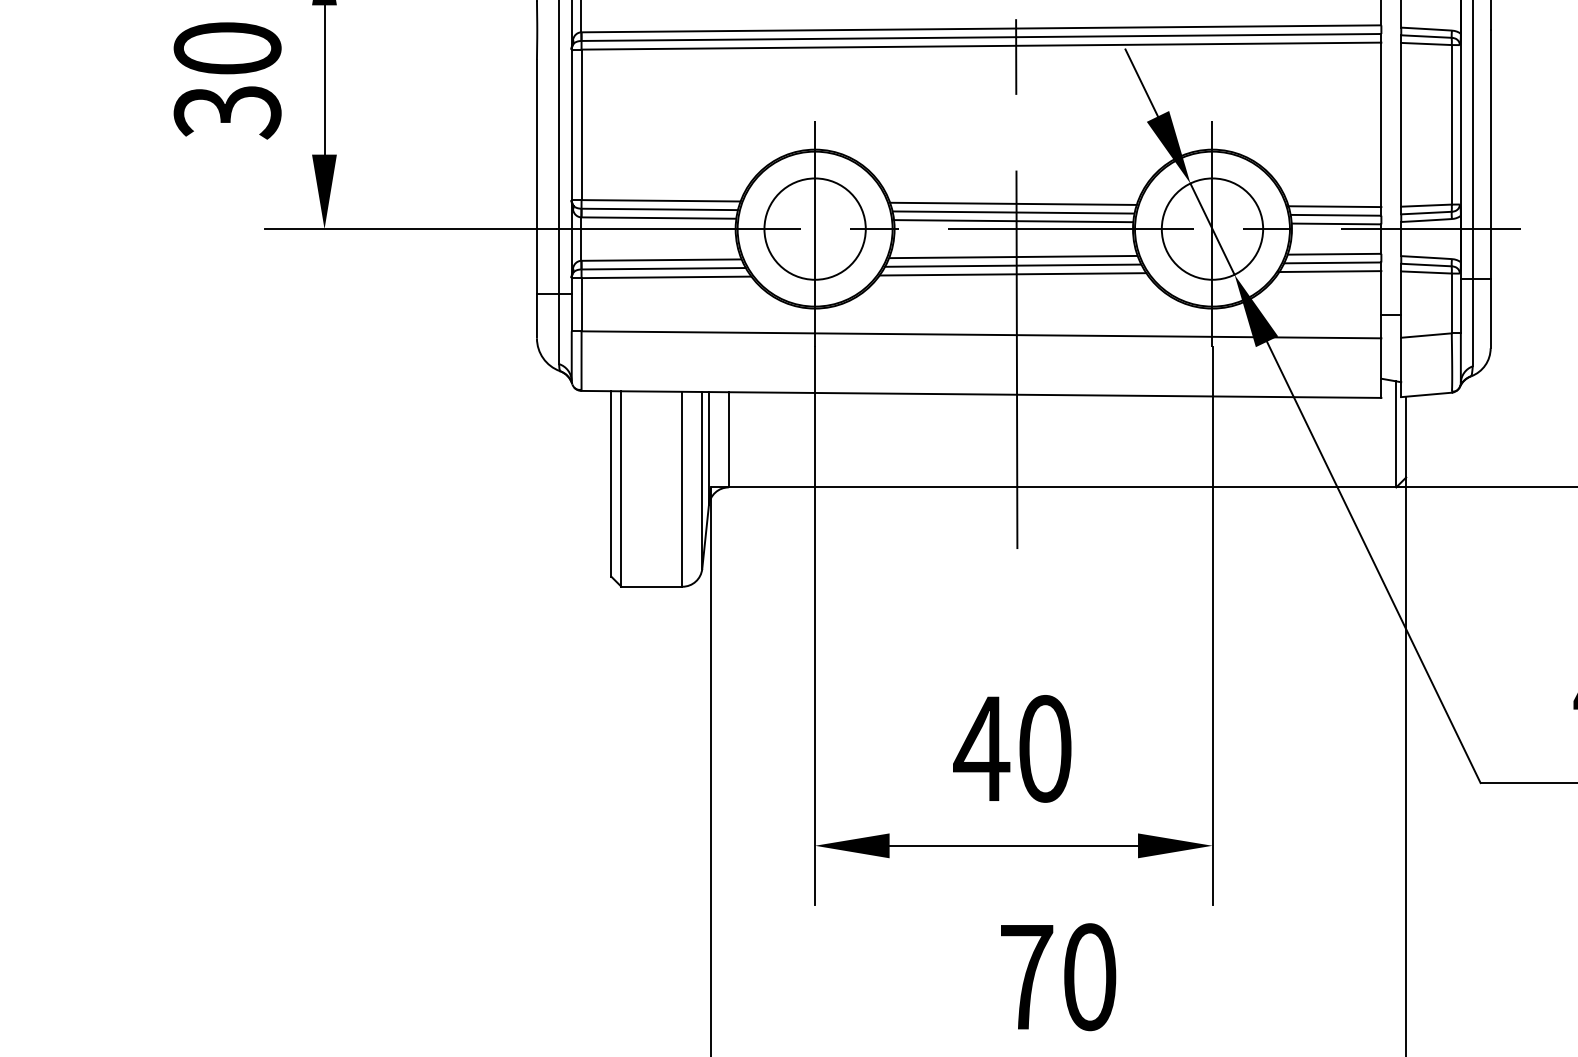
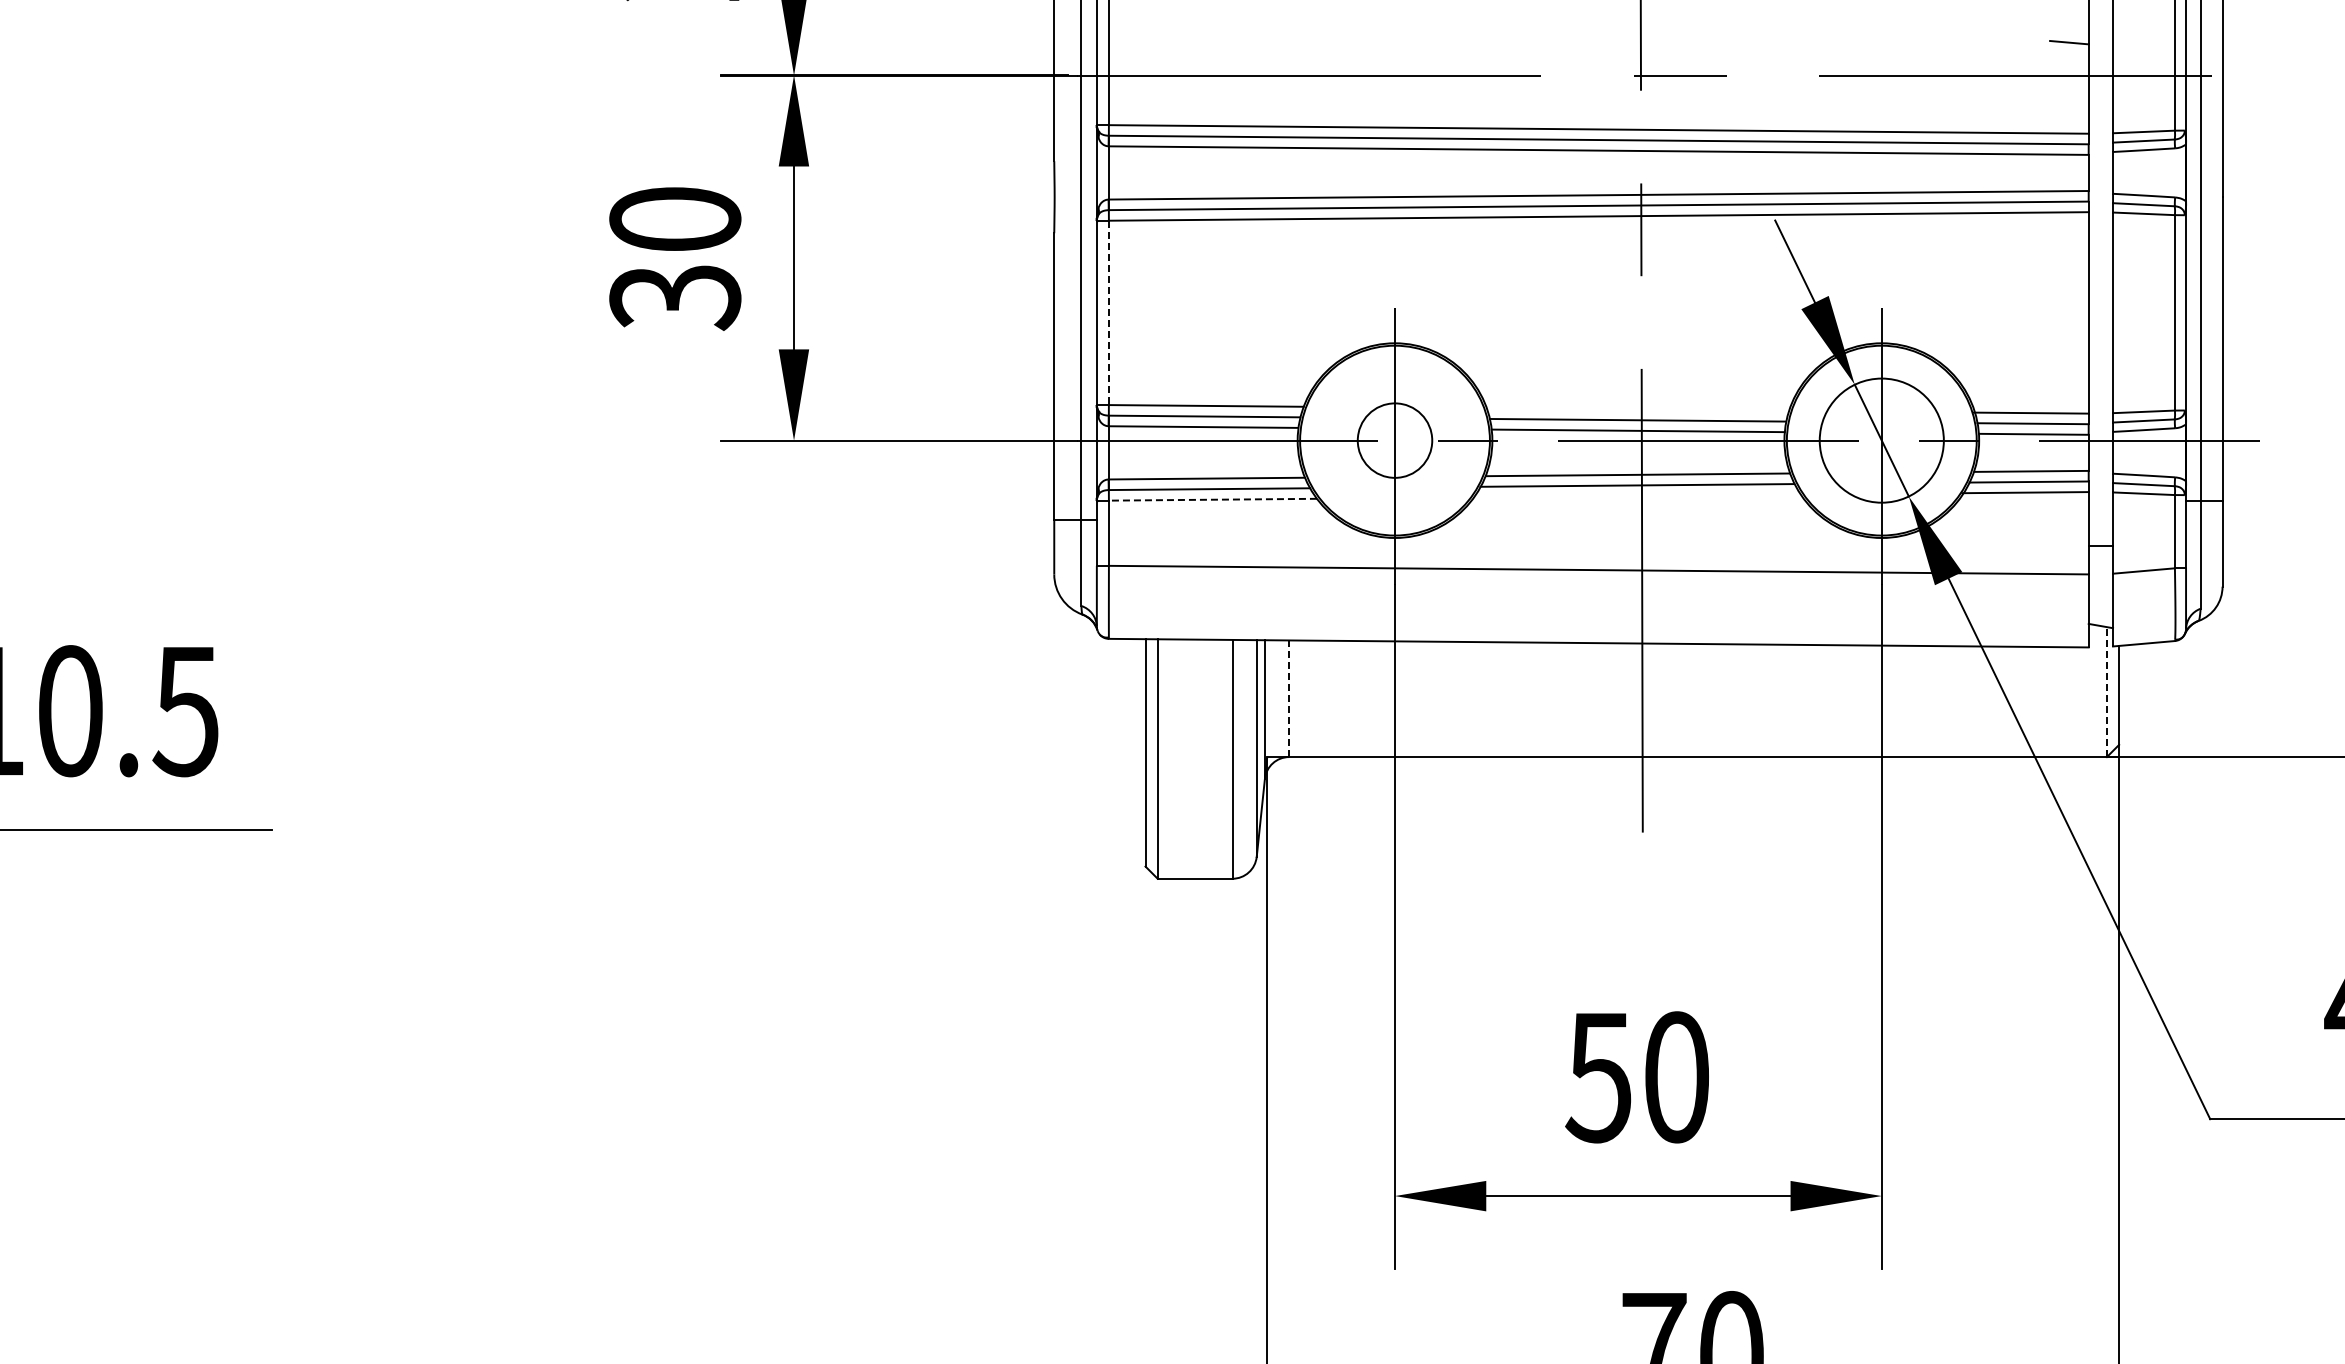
line: (581, 125) -> (1108, 313), solid -> dashed
line: (1013, 203) -> (1637, 409), removed
circle: (814, 229) -> (1394, 440), size x0.6
line: (1013, 273) -> (1637, 495), removed
line: (666, 277) -> (1212, 499), solid -> dashed
line: (1395, 434) -> (2106, 692), solid -> dashed
line: (728, 440) -> (1289, 699), solid -> dashed
text: (981, 749) -> (1598, 1078), 40 -> 50

